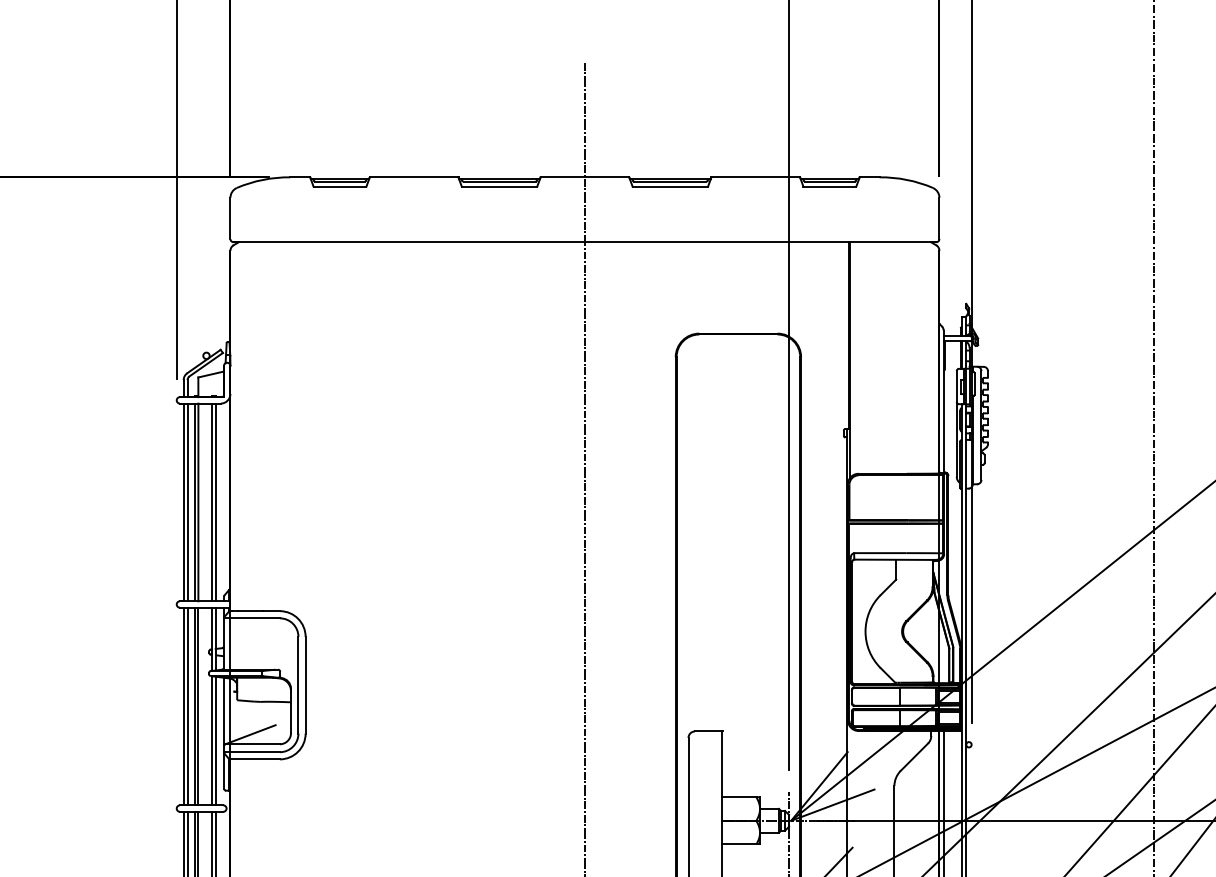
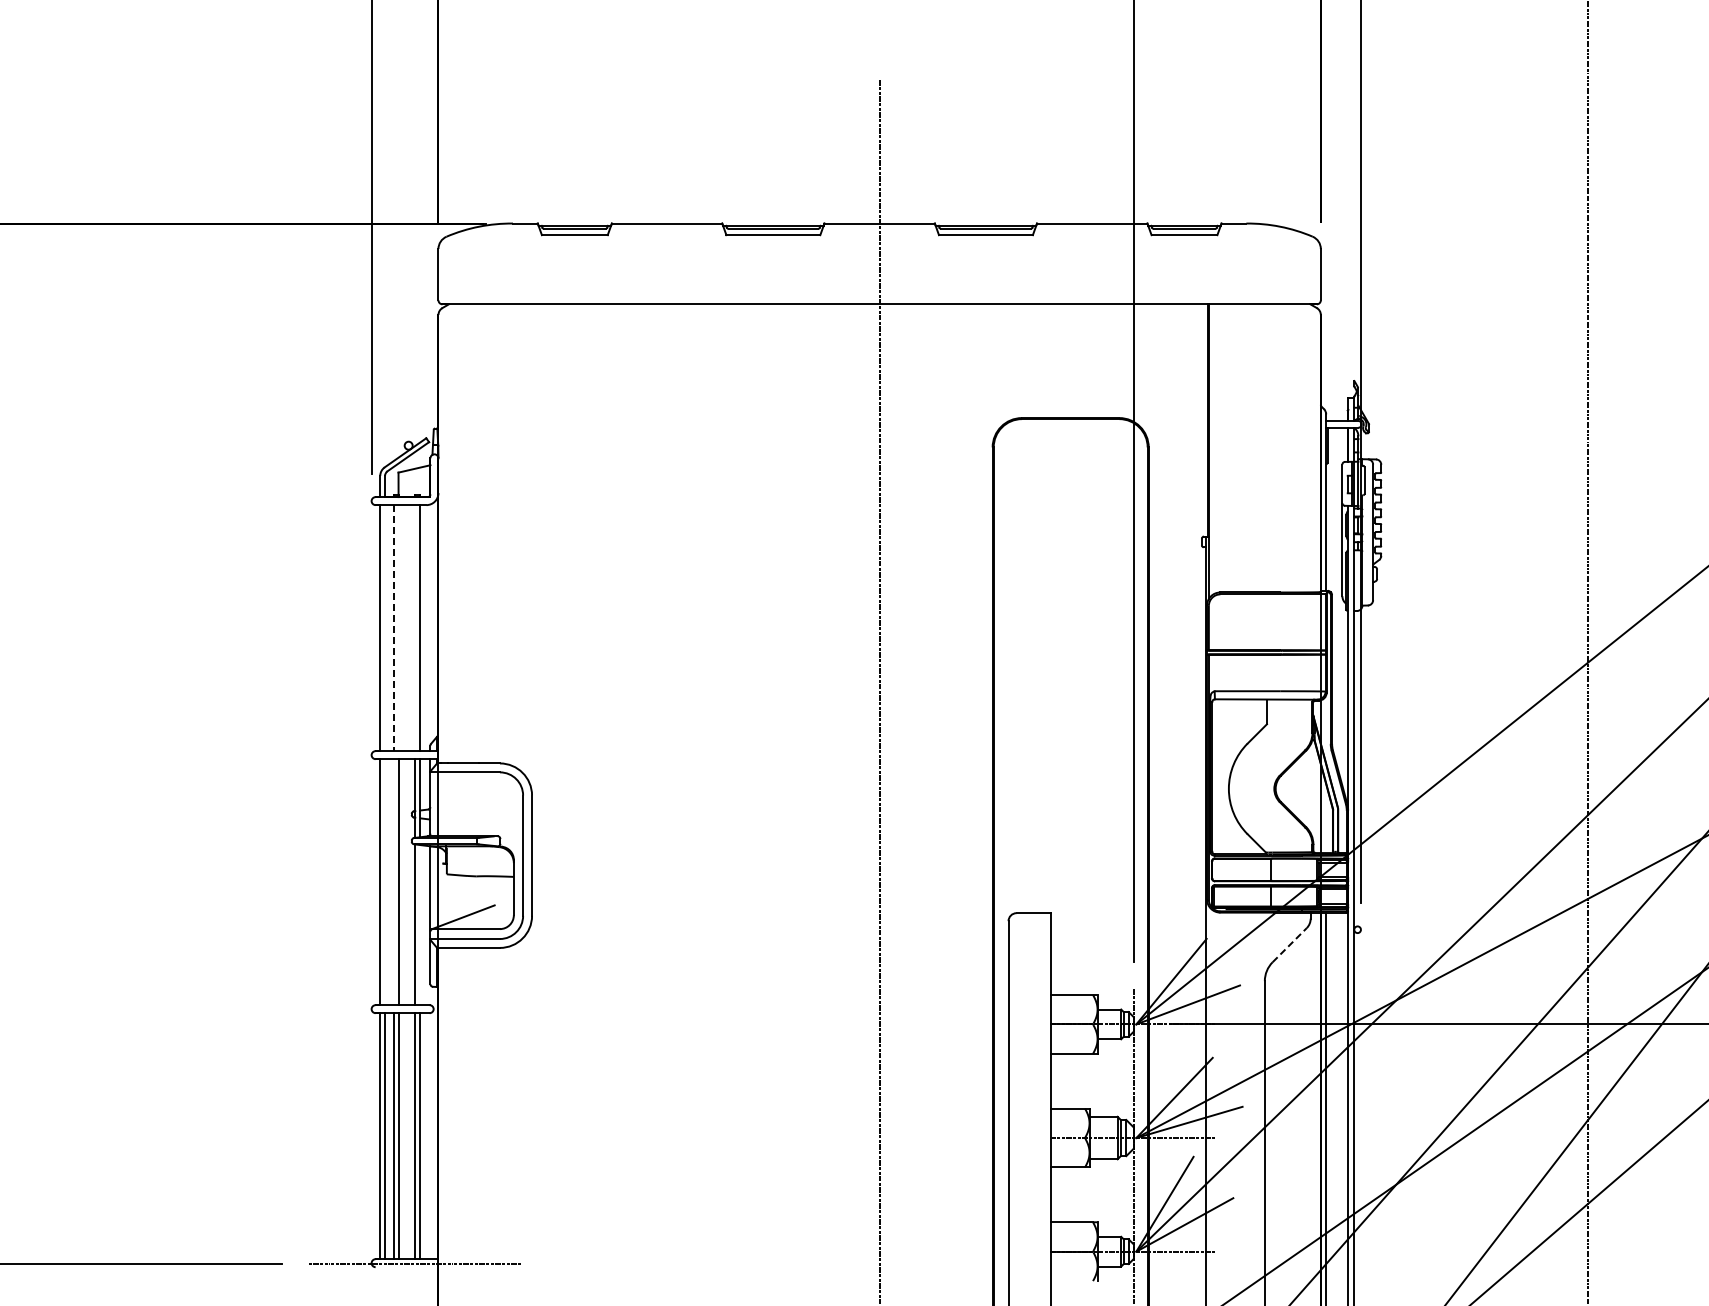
line: (187, 502) -> (385, 628), removed
line: (194, 502) -> (393, 628), solid -> dashed
line: (198, 502) -> (398, 628), removed
line: (211, 502) -> (415, 628), removed
line: (187, 706) -> (385, 882), removed
line: (194, 706) -> (393, 882), removed
line: (216, 741) -> (420, 925), removed
line: (915, 756) -> (1290, 944), solid -> dashed

